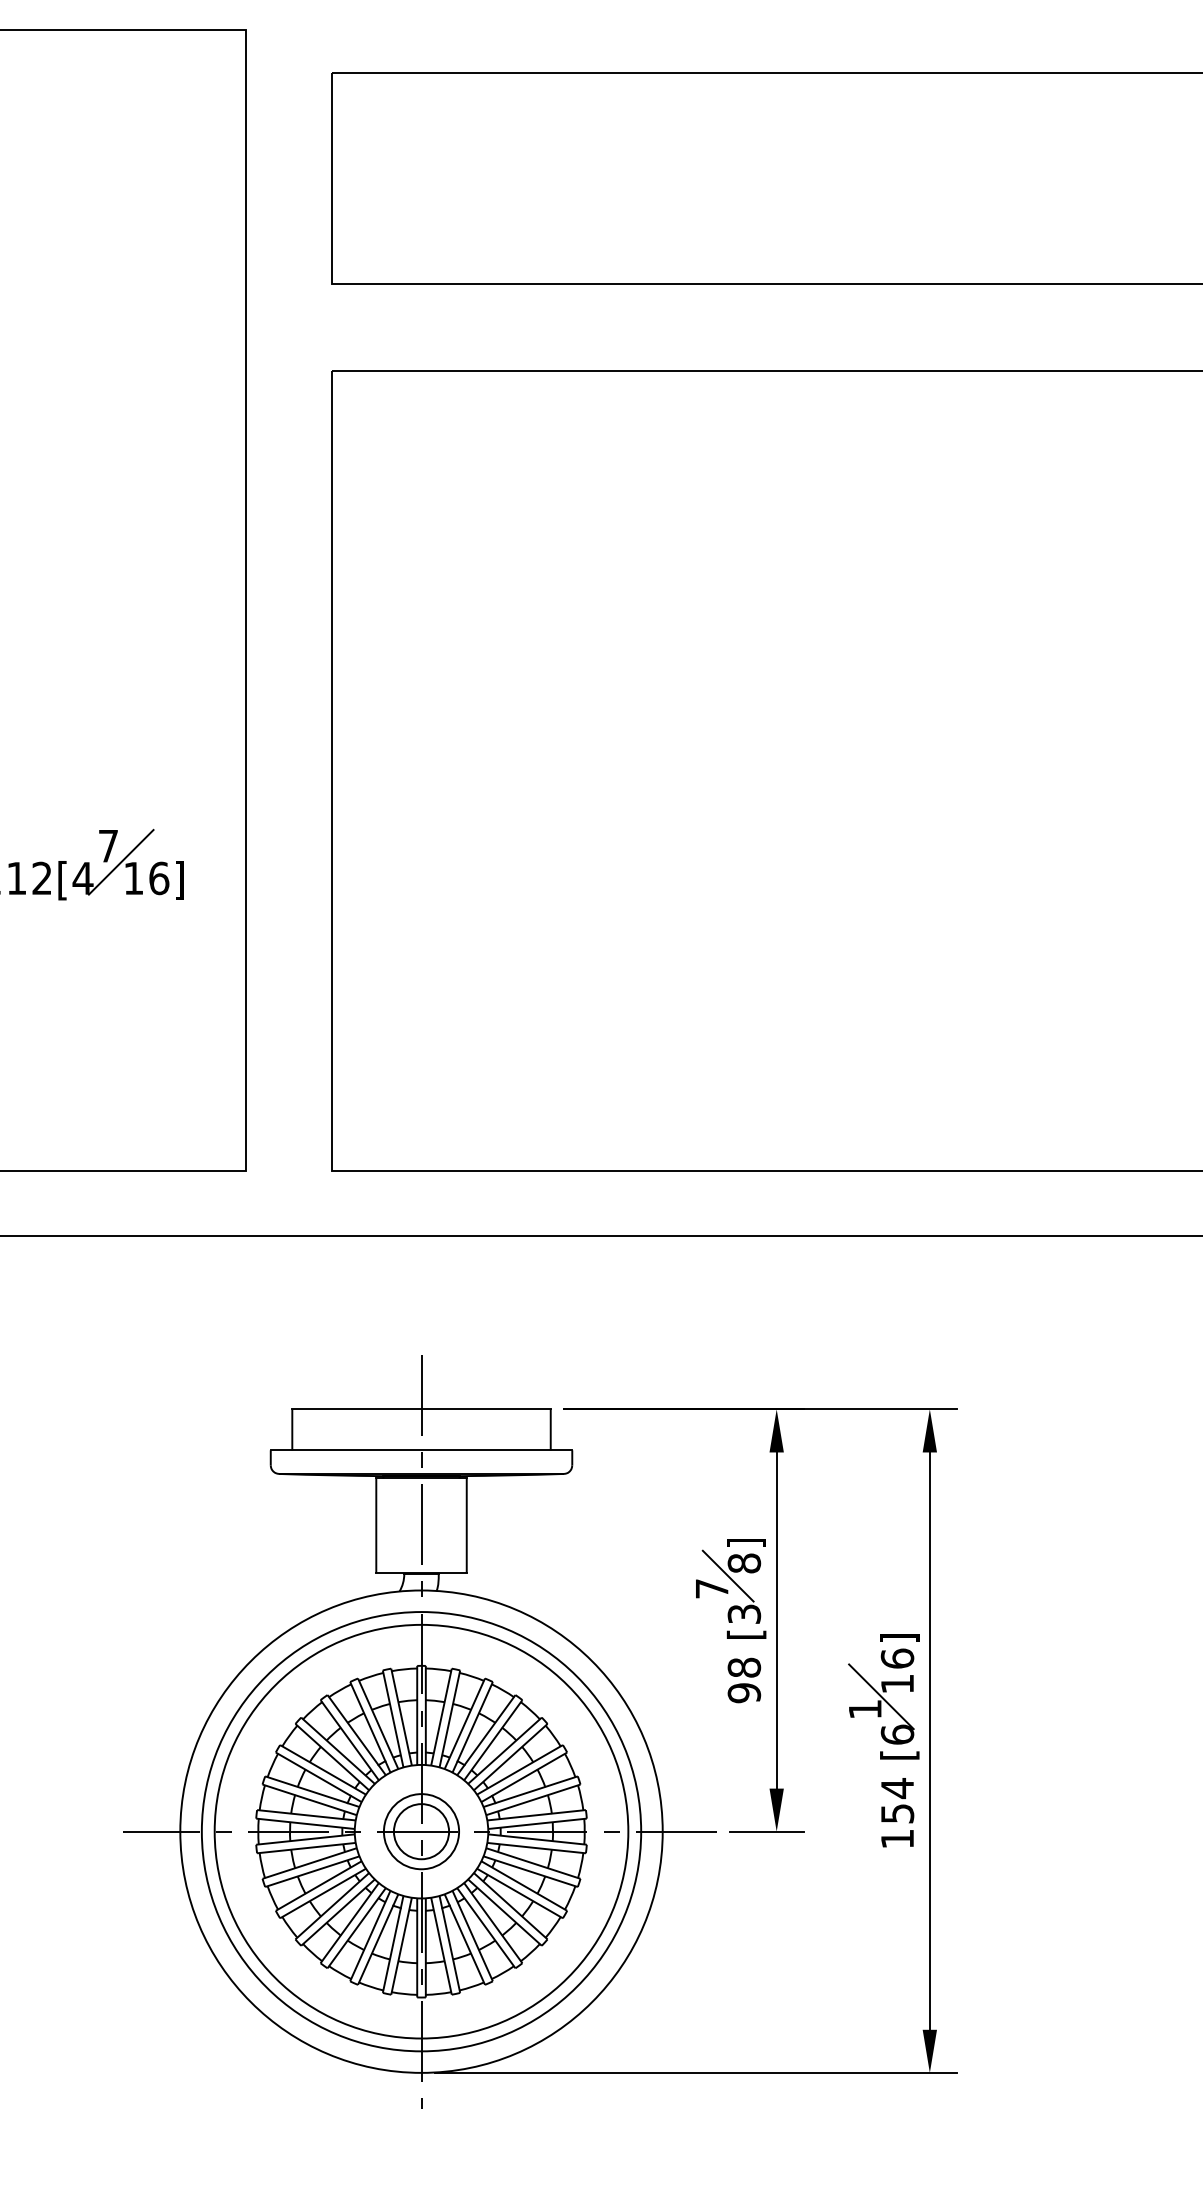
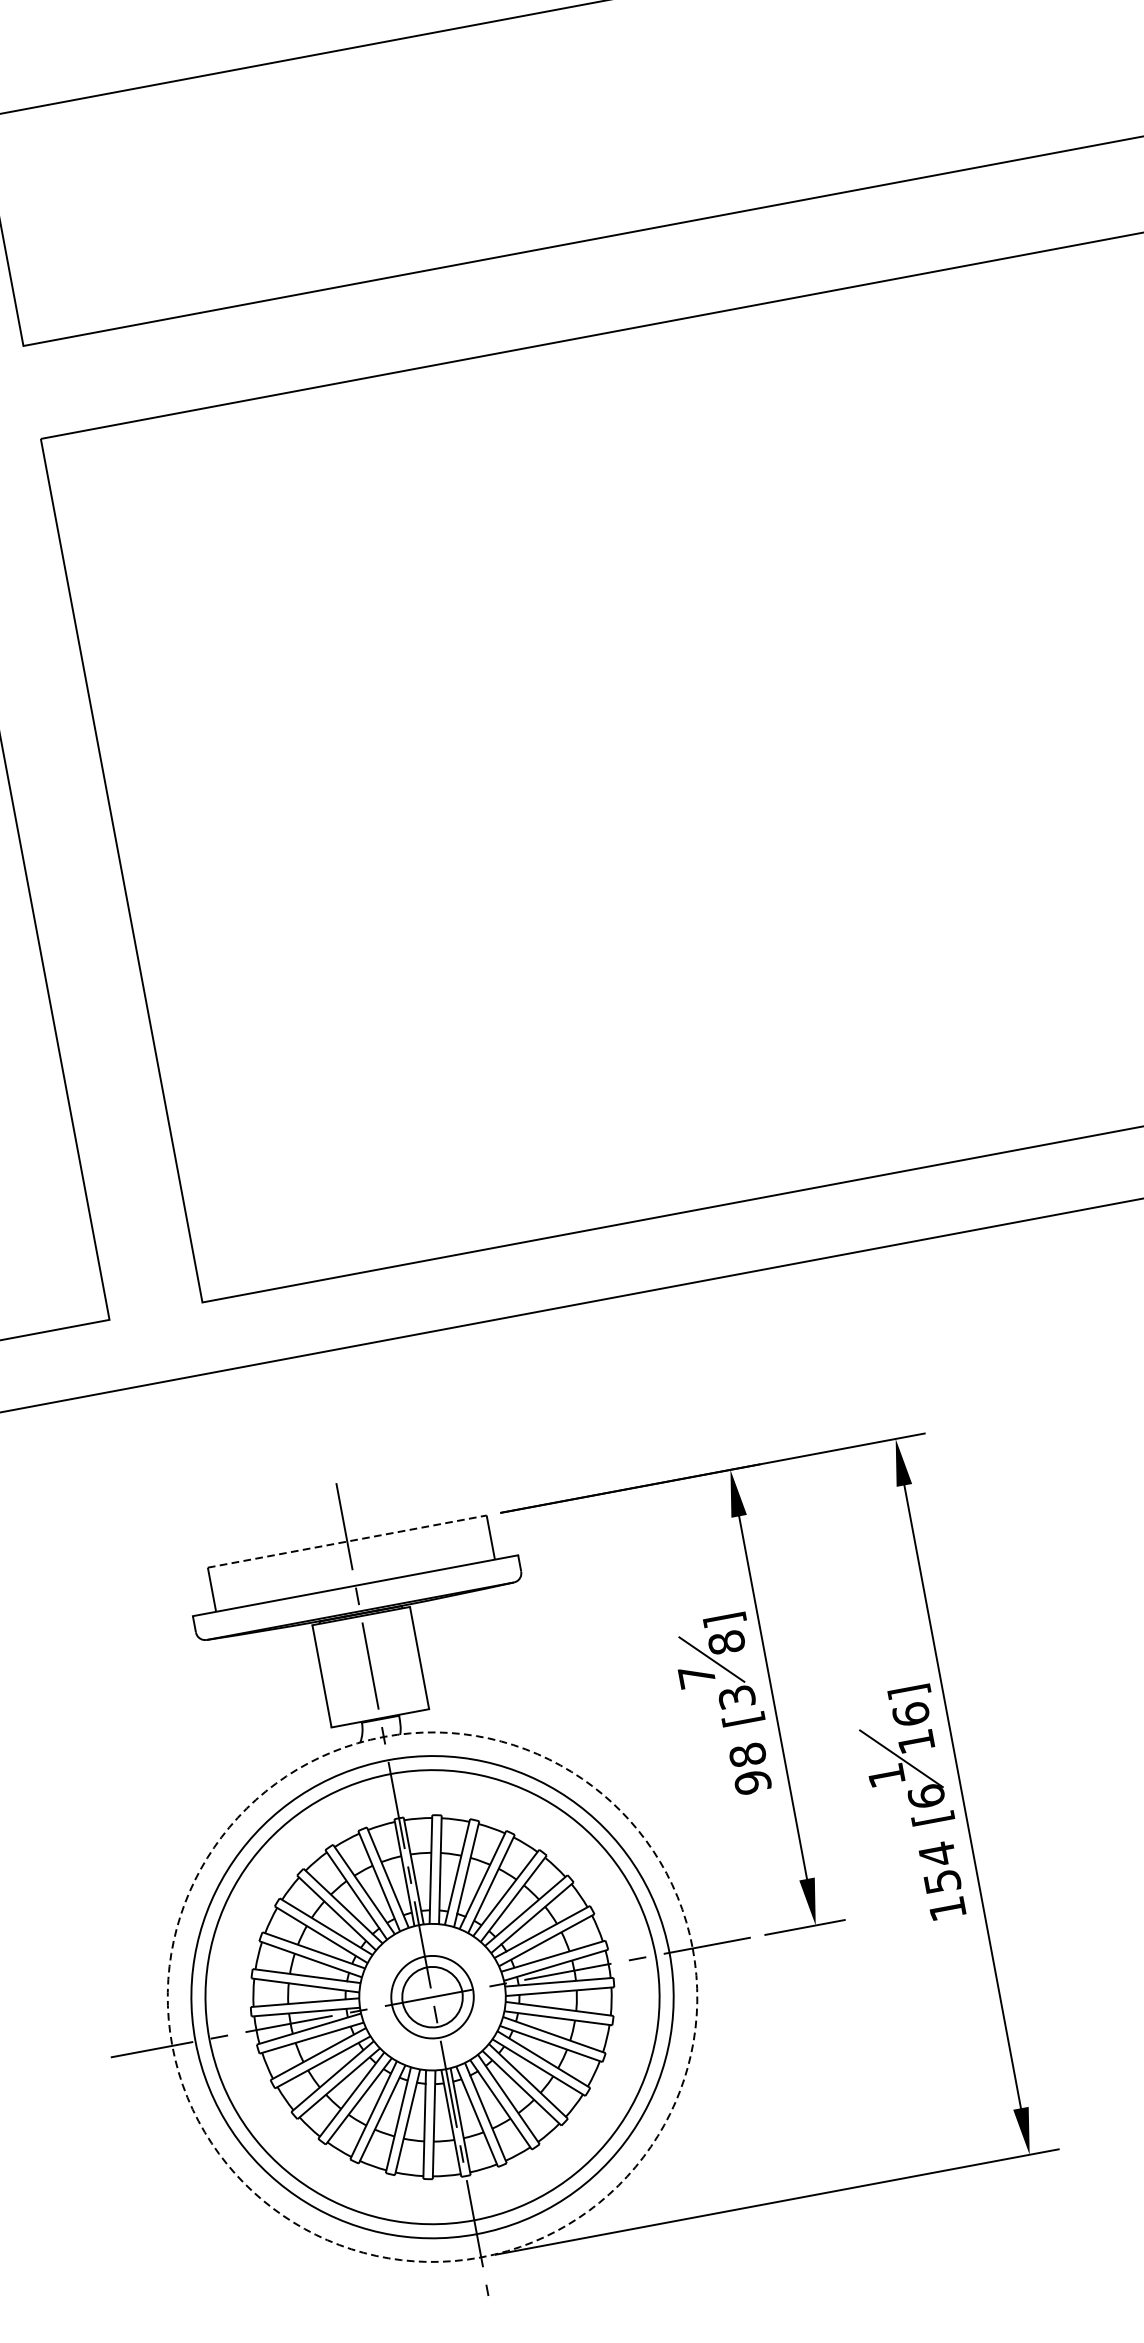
line: (422, 1409) -> (348, 1541), solid -> dashed
circle: (421, 1831) -> (432, 1996), solid -> dashed

